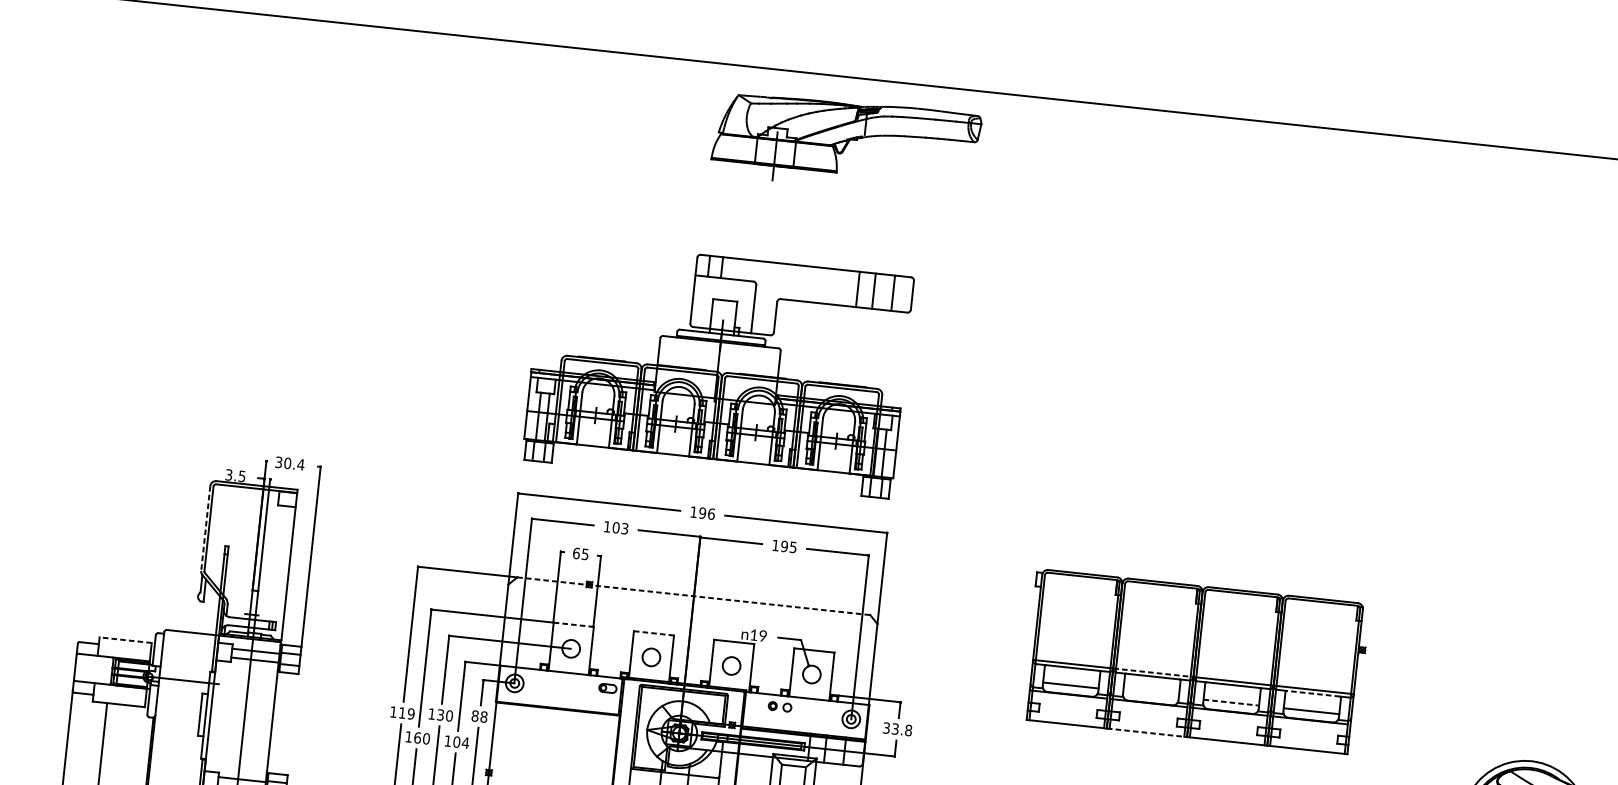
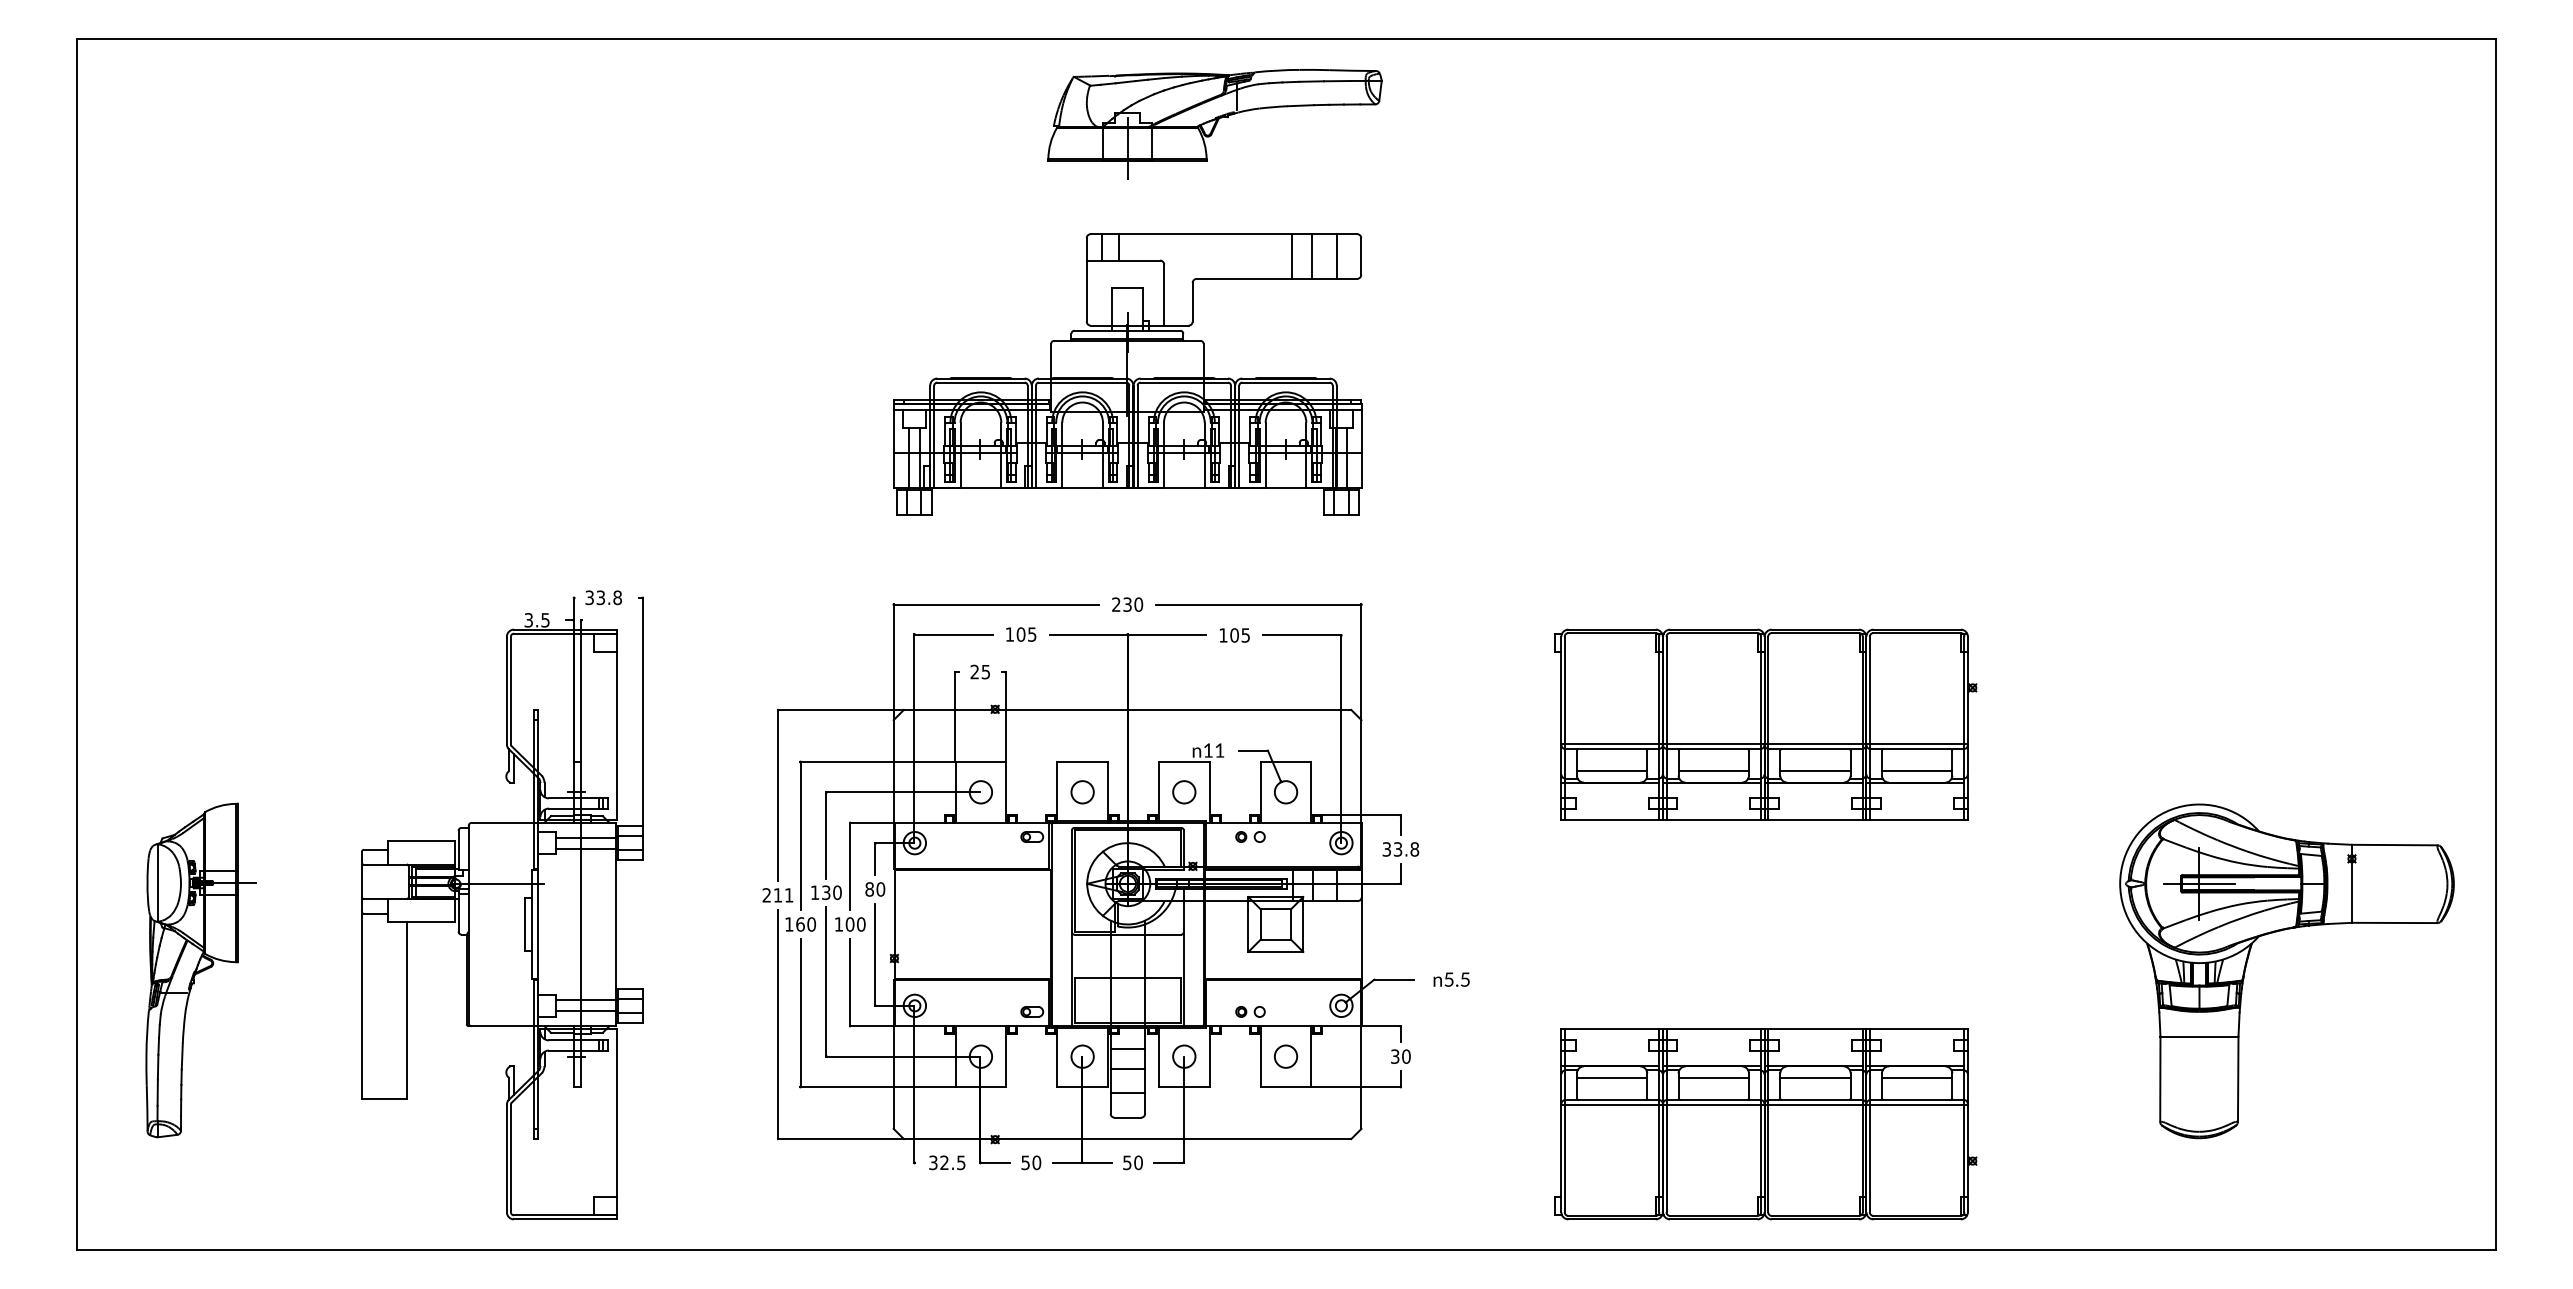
part: (845, 144) -> (1214, 124), moved
part: (718, 368) -> (1127, 374), moved
text: (294, 463) -> (609, 597), 30.4 -> 33.8
text: (702, 513) -> (1127, 604), 196 -> 230
line: (205, 528) -> (506, 690), dashed -> solid
text: (625, 528) -> (1032, 634), 103 -> 105
text: (784, 546) -> (1234, 635), 195 -> 105
text: (576, 553) -> (974, 671), 65 -> 25
line: (693, 595) -> (1127, 709), dashed -> solid
line: (574, 624) -> (981, 761), dashed -> solid
line: (654, 633) -> (1083, 761), dashed -> solid
text: (762, 635) -> (1219, 750), 19 -> 11
line: (124, 640) -> (420, 841), dashed -> solid
line: (1153, 672) -> (1713, 744), dashed -> solid
line: (1150, 694) -> (1713, 771), added
line: (1313, 694) -> (1917, 749), dashed -> solid
line: (1231, 702) -> (1815, 771), dashed -> solid
text: (401, 713) -> (777, 895), 119 -> 211
text: (483, 717) -> (880, 889), 88 -> 80
line: (1146, 732) -> (1713, 820), dashed -> solid
text: (465, 742) -> (860, 924), 104 -> 100

